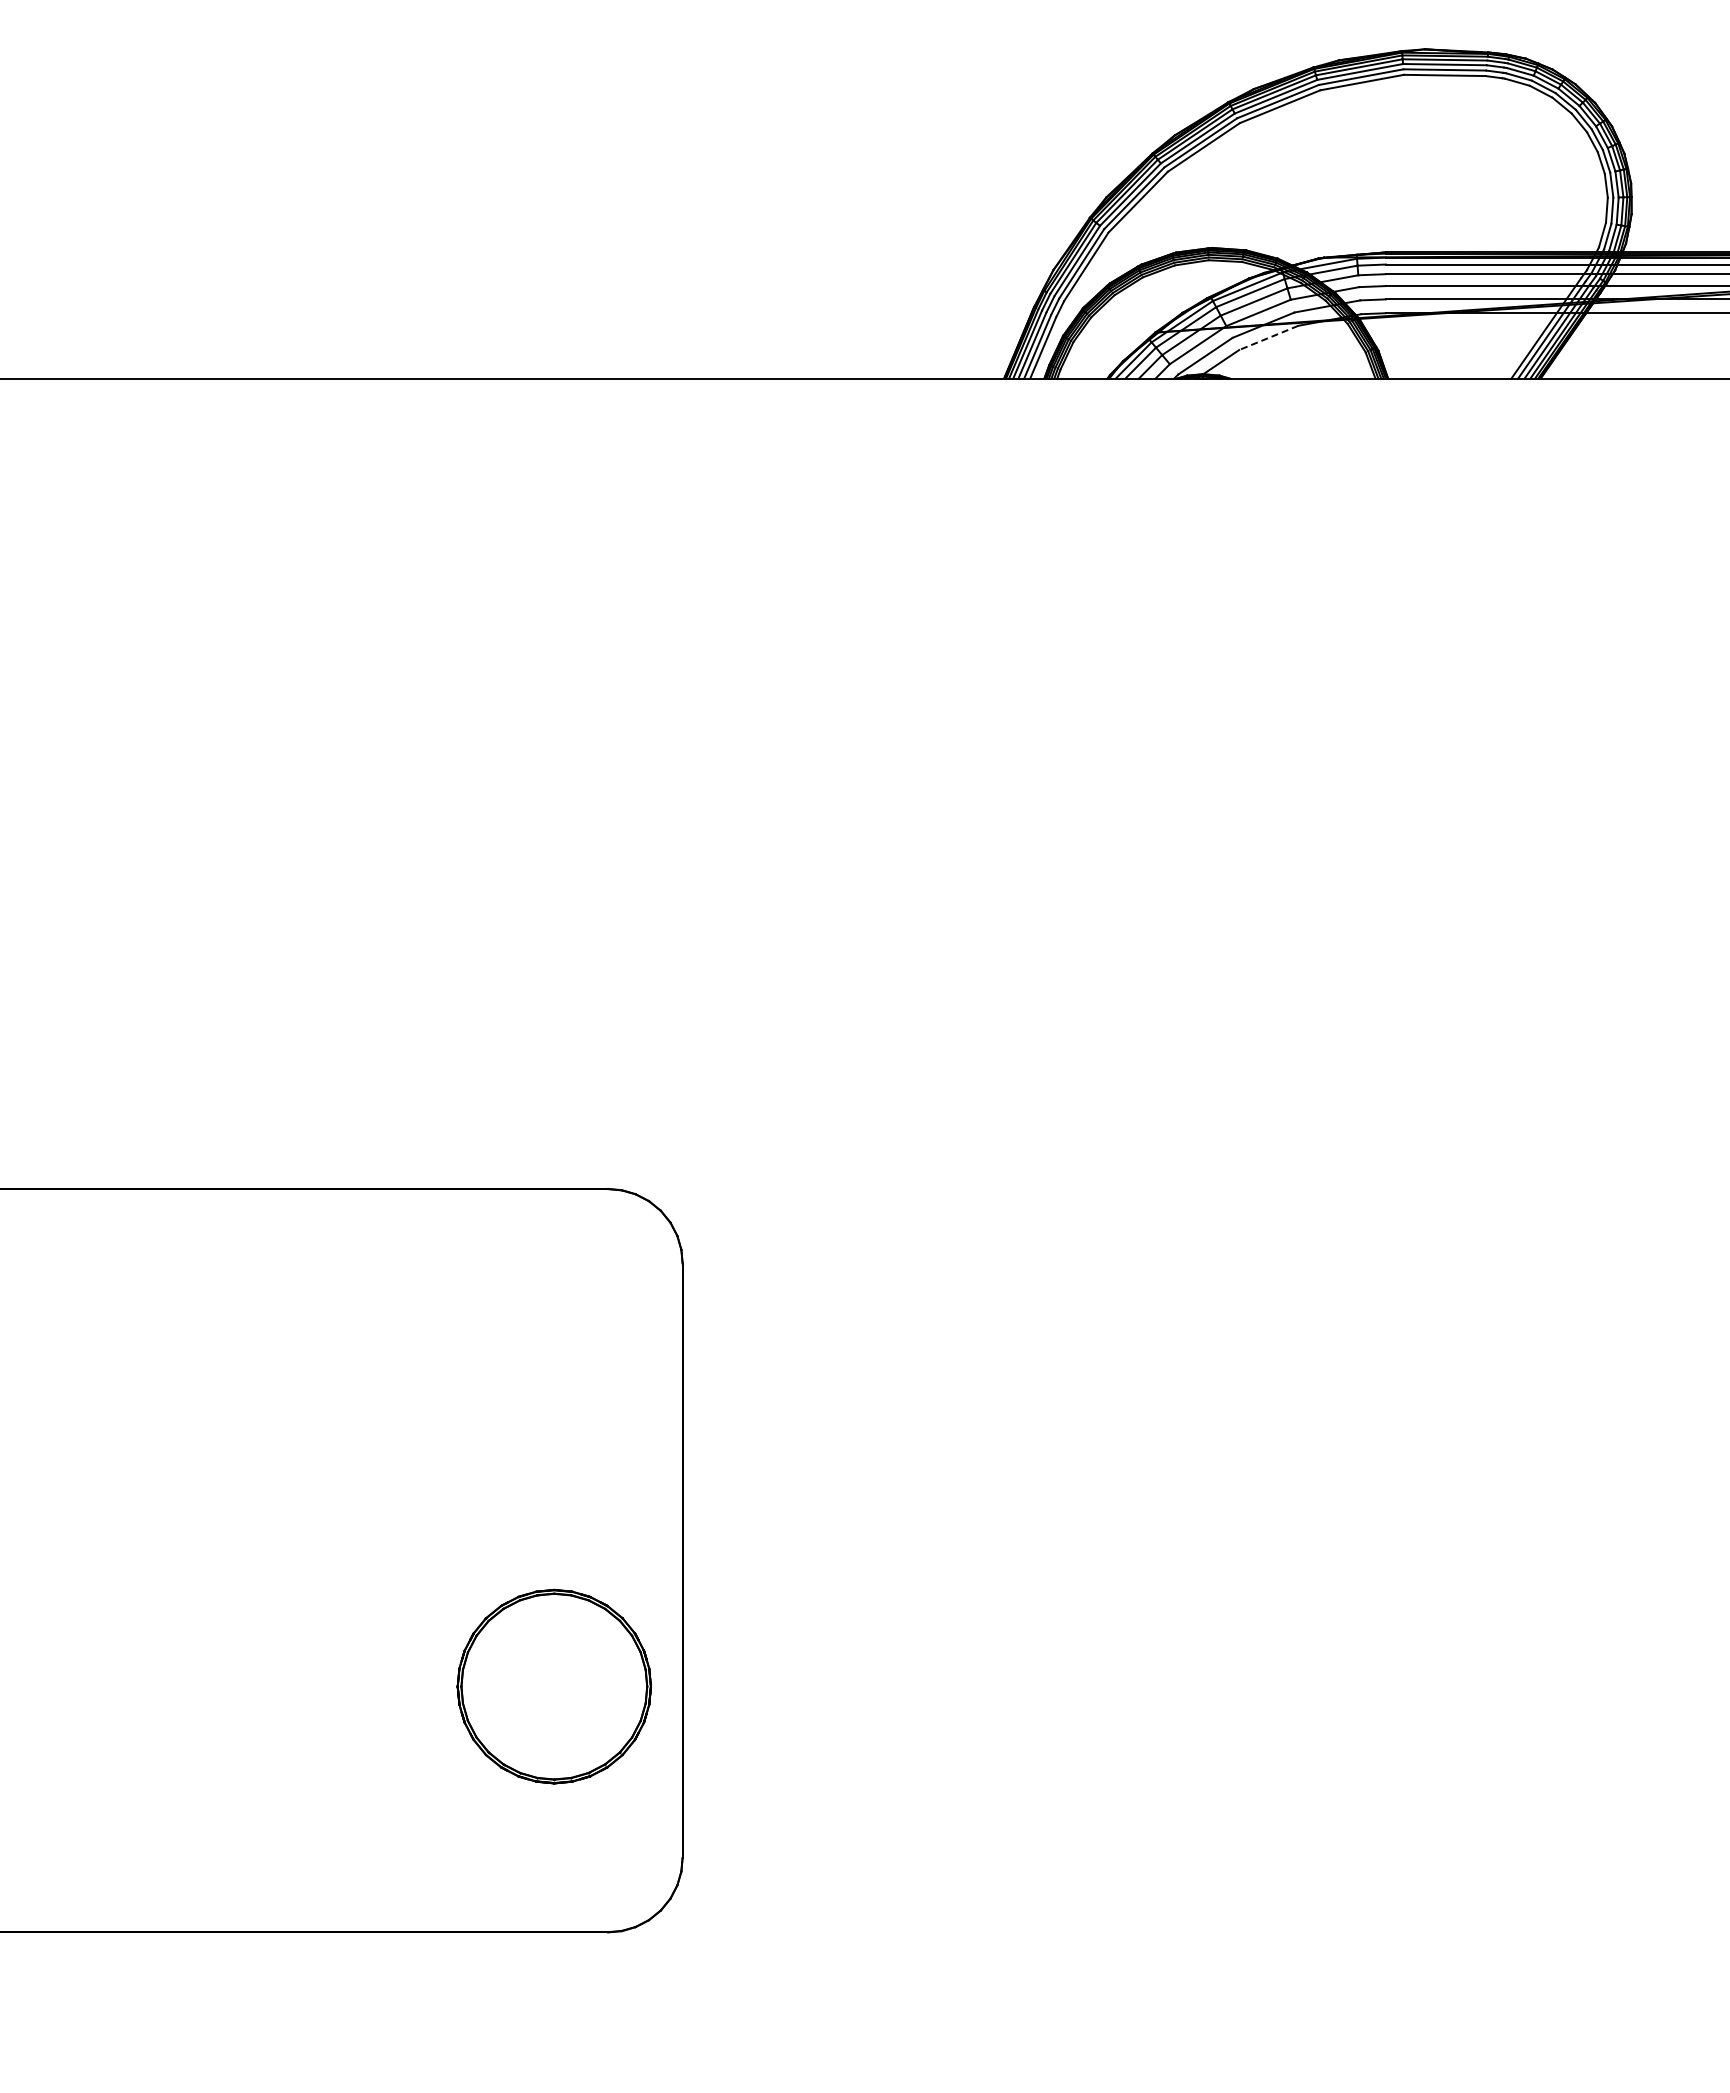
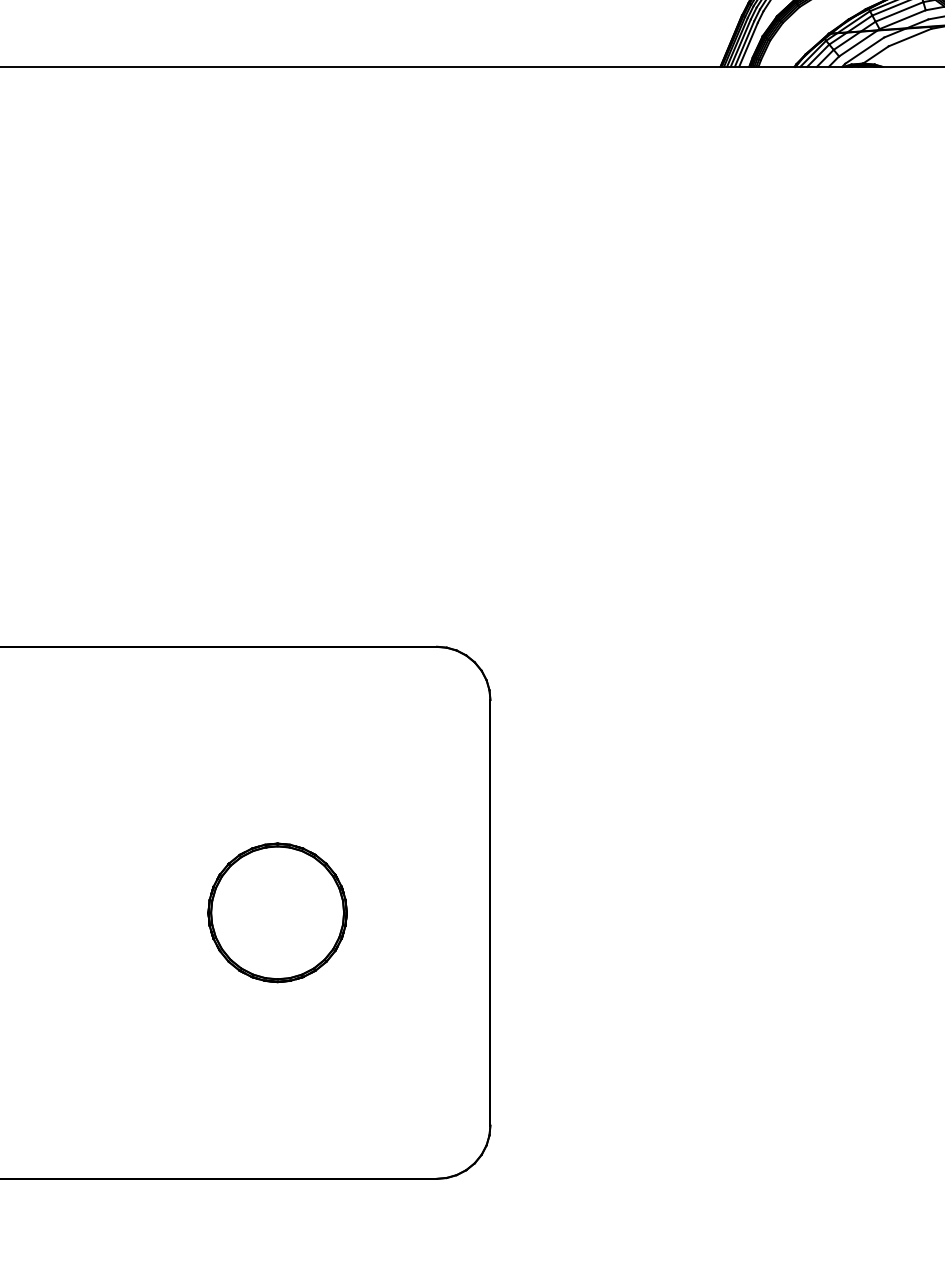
line: (1268, 338) -> (909, 38), dashed -> solid
part: (553, 1686) -> (277, 912), moved

